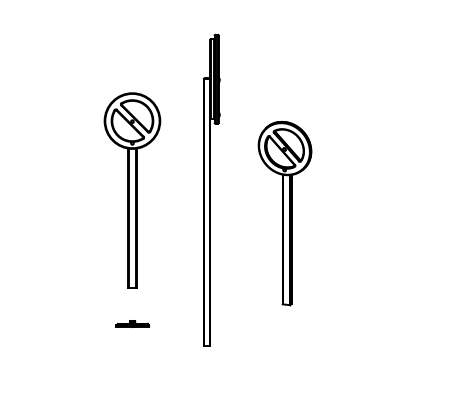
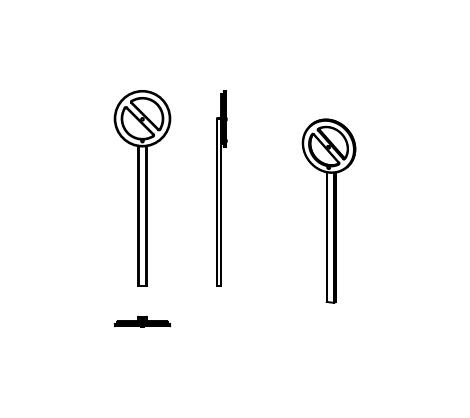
part: (211, 190) -> (221, 188), size x0.62
part: (284, 212) -> (328, 210), moved
part: (132, 323) -> (142, 321), size x1.67

